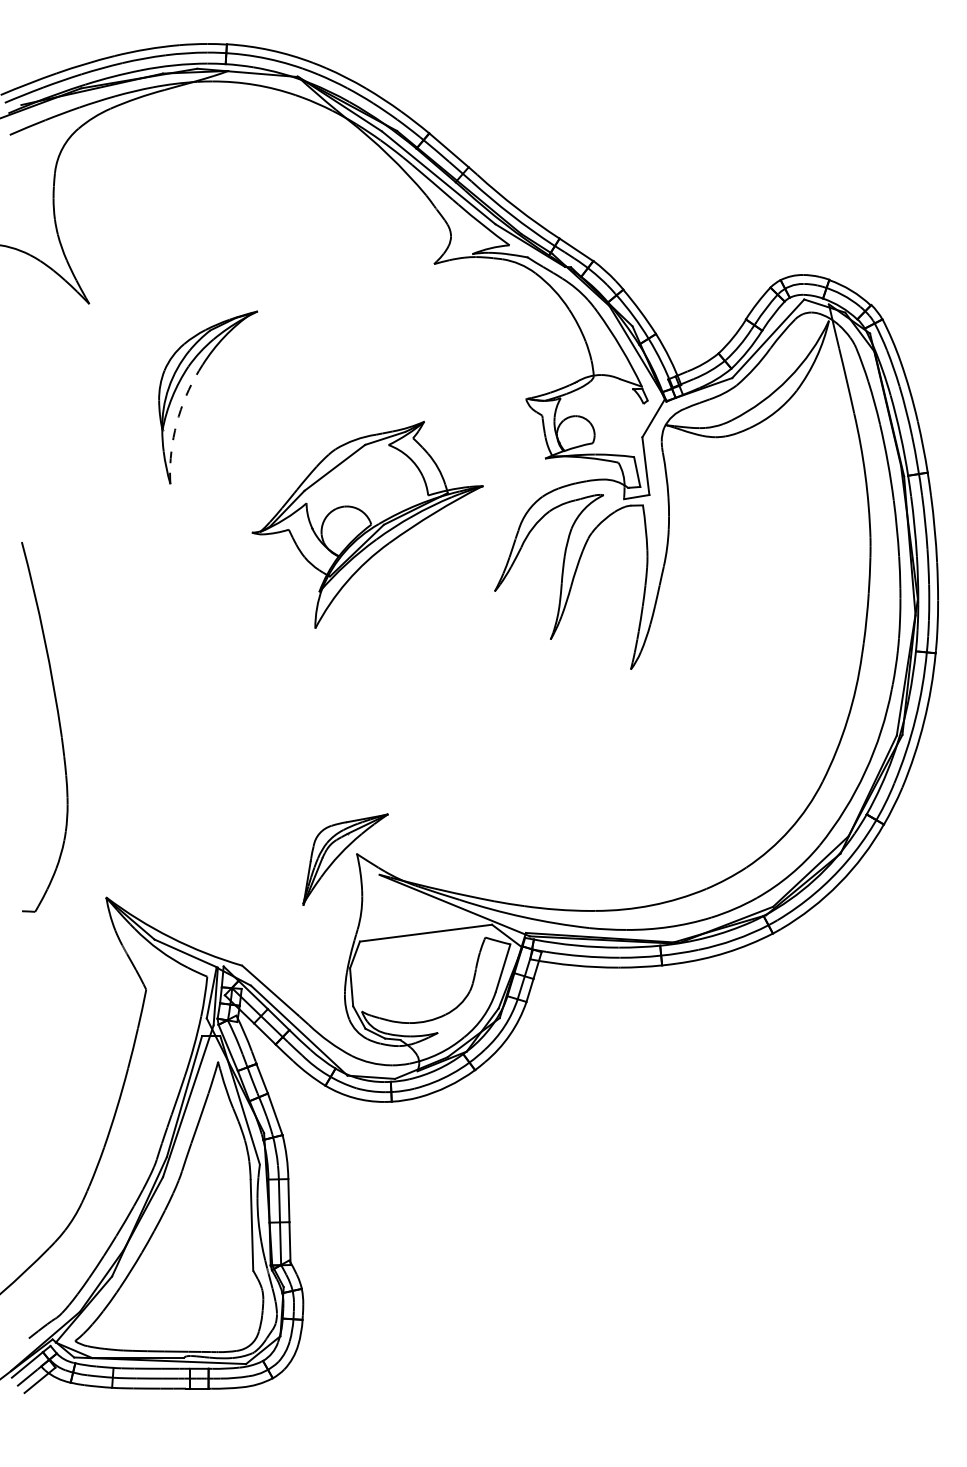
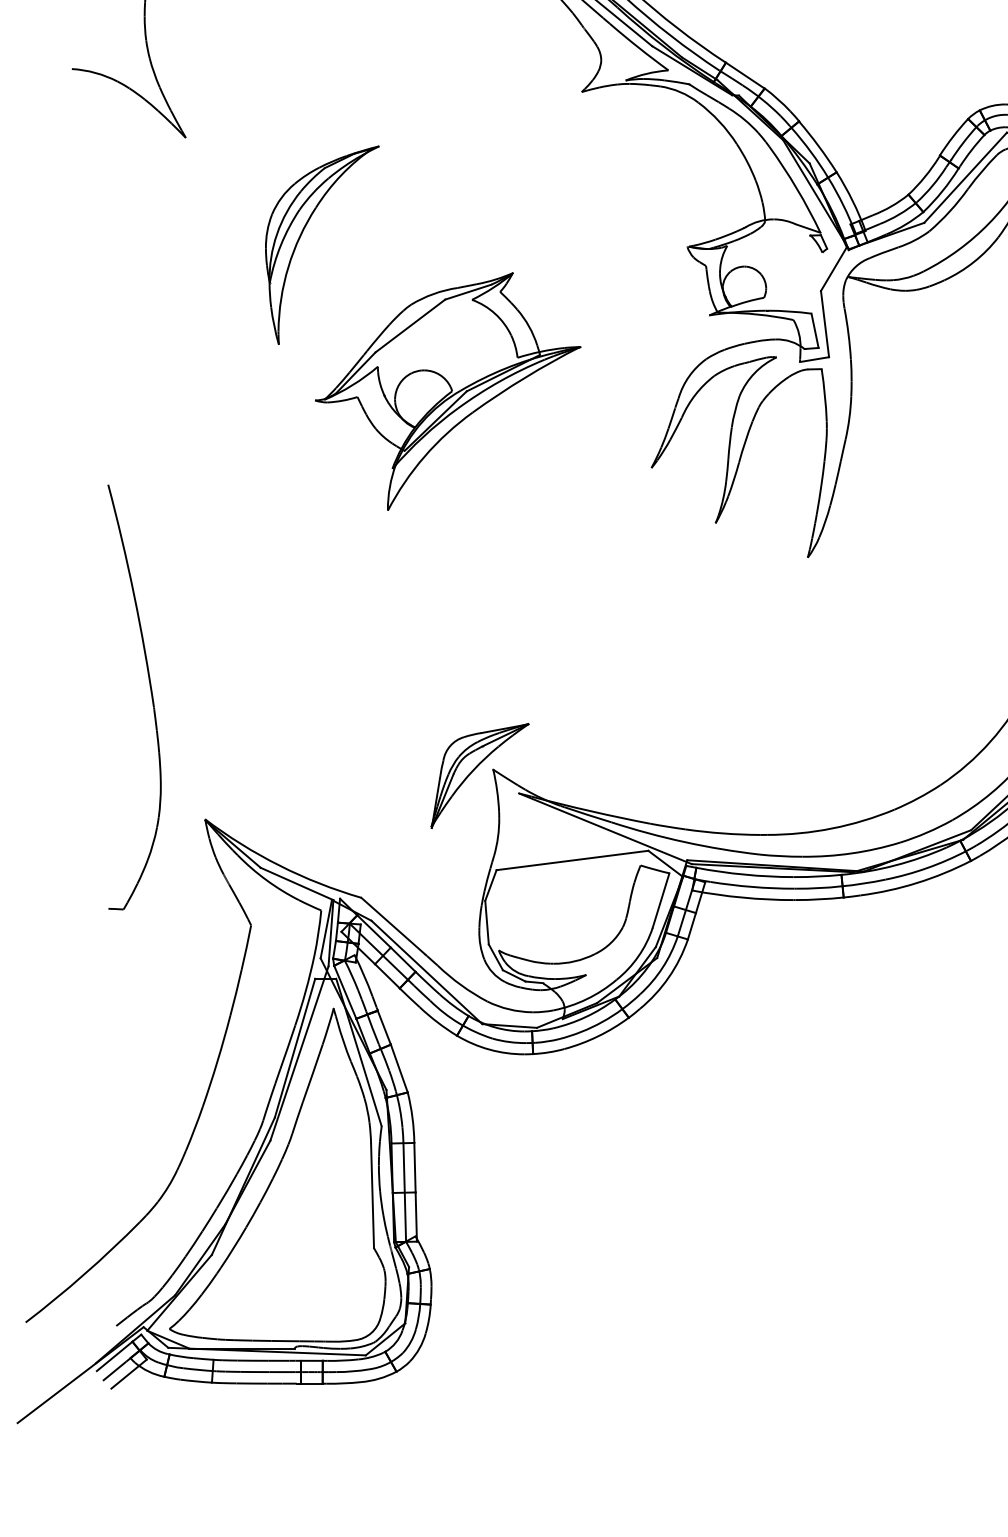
arc: (178, 416) -> (288, 267), dashed -> solid
part: (367, 524) -> (447, 391), moved
part: (58, 723) -> (150, 693), moved

